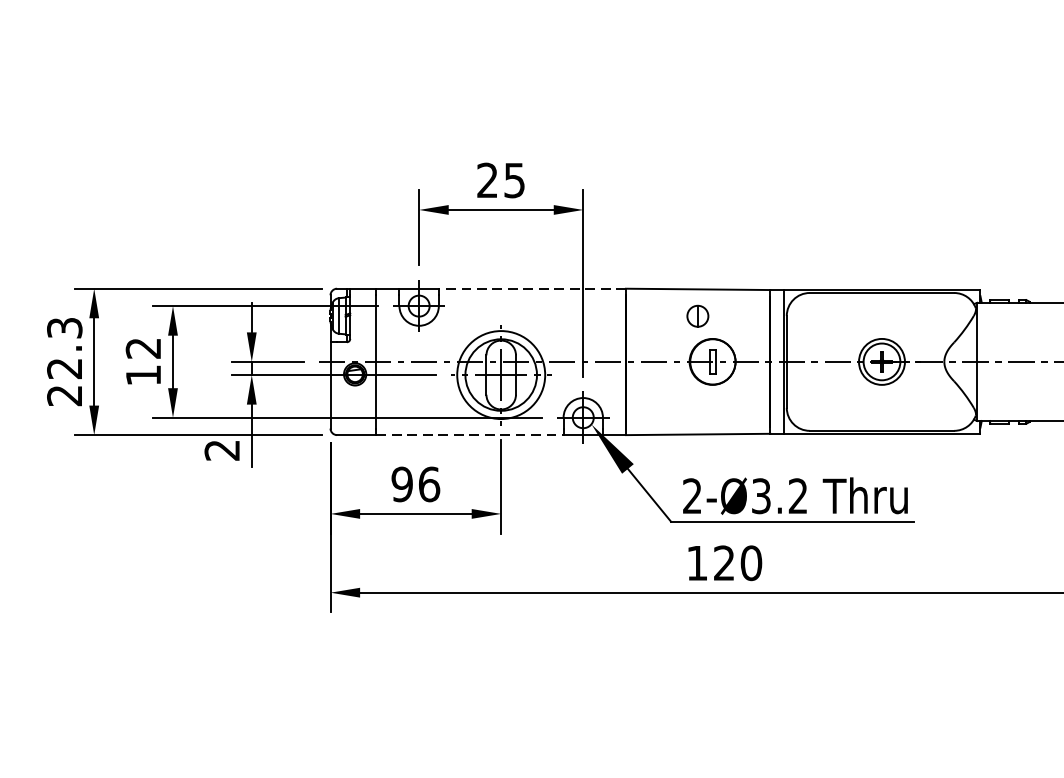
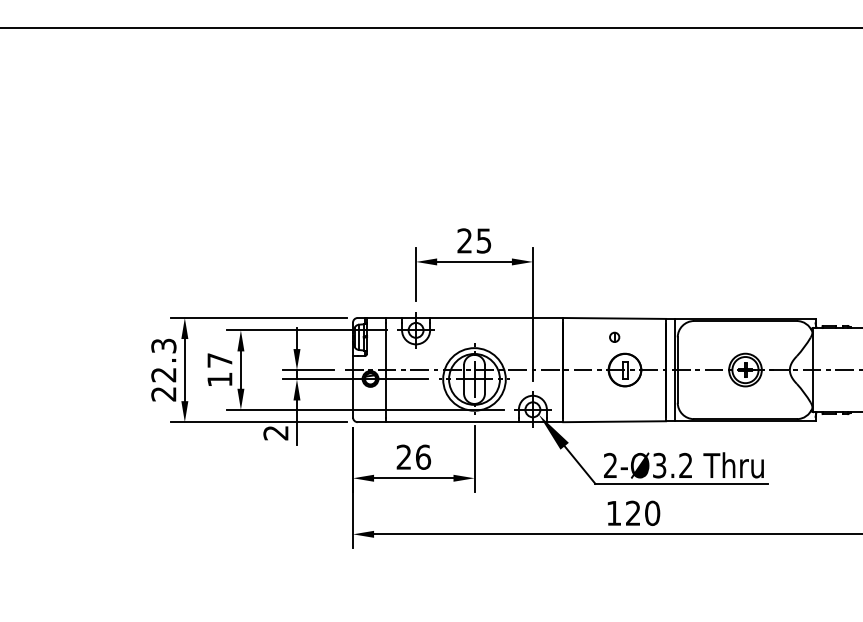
line: (532, 288) -> (496, 317), dashed -> solid
part: (697, 314) -> (614, 336), size x0.62
text: (142, 348) -> (219, 360), 12 -> 17
line: (470, 435) -> (452, 422), dashed -> solid
text: (401, 483) -> (403, 456), 96 -> 26

